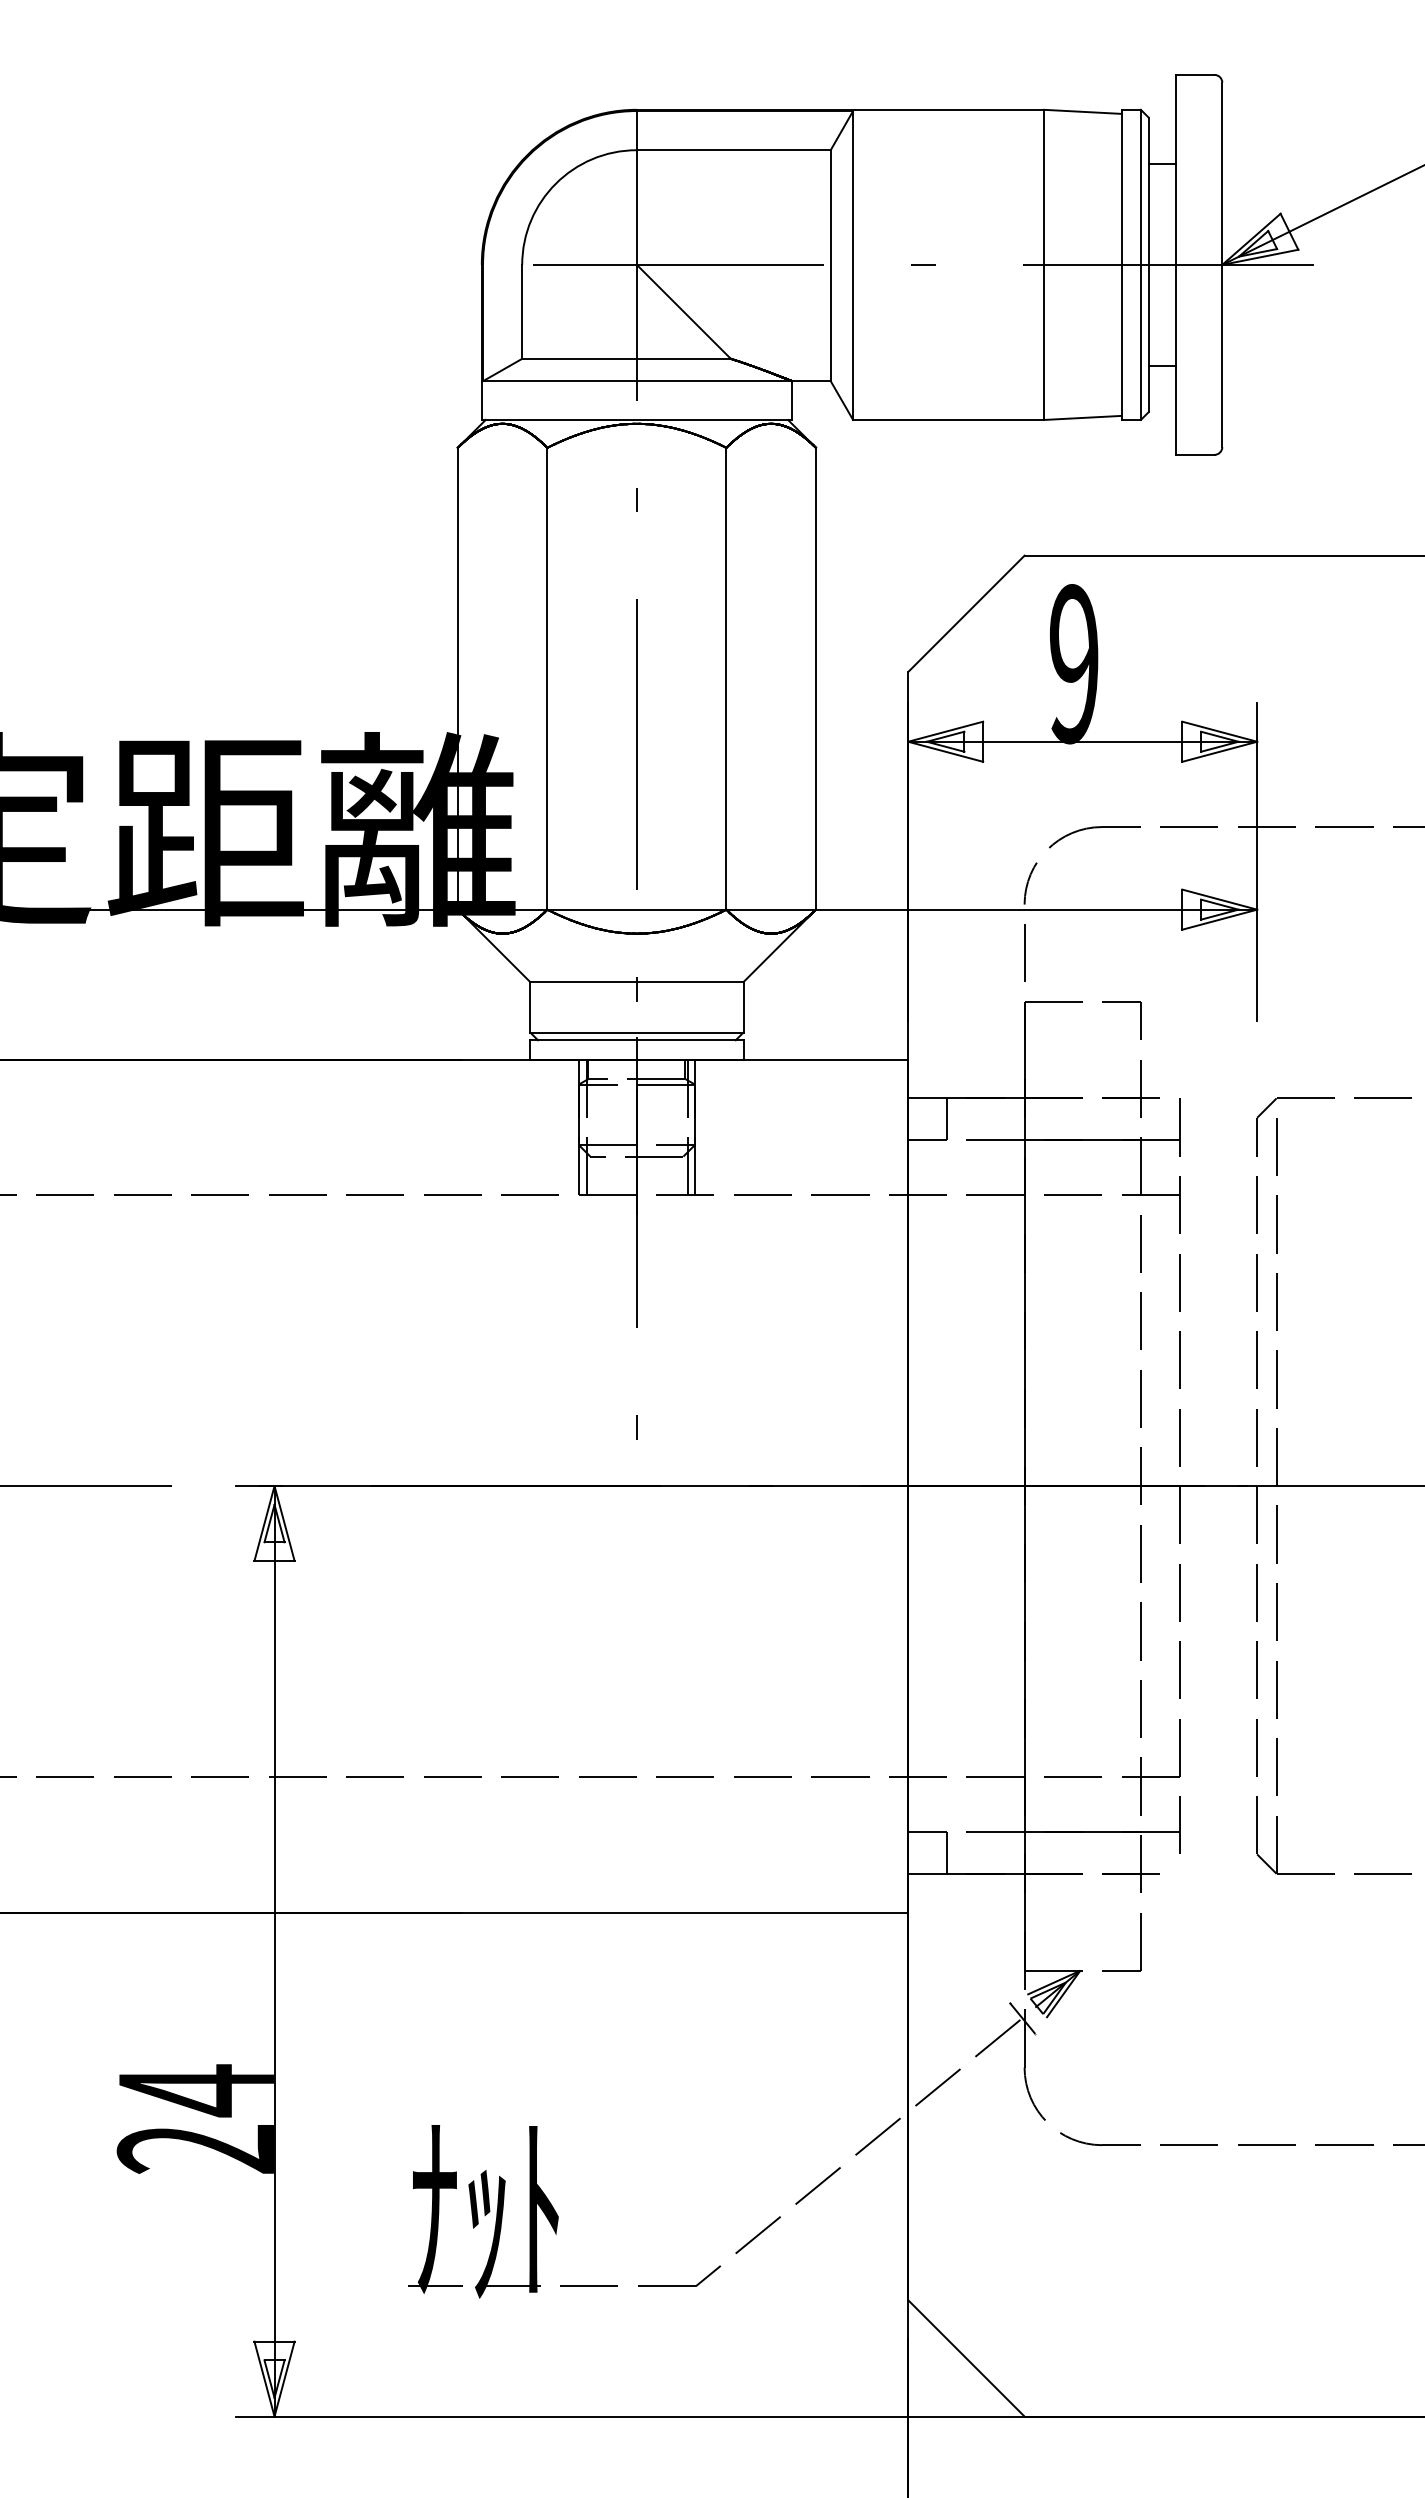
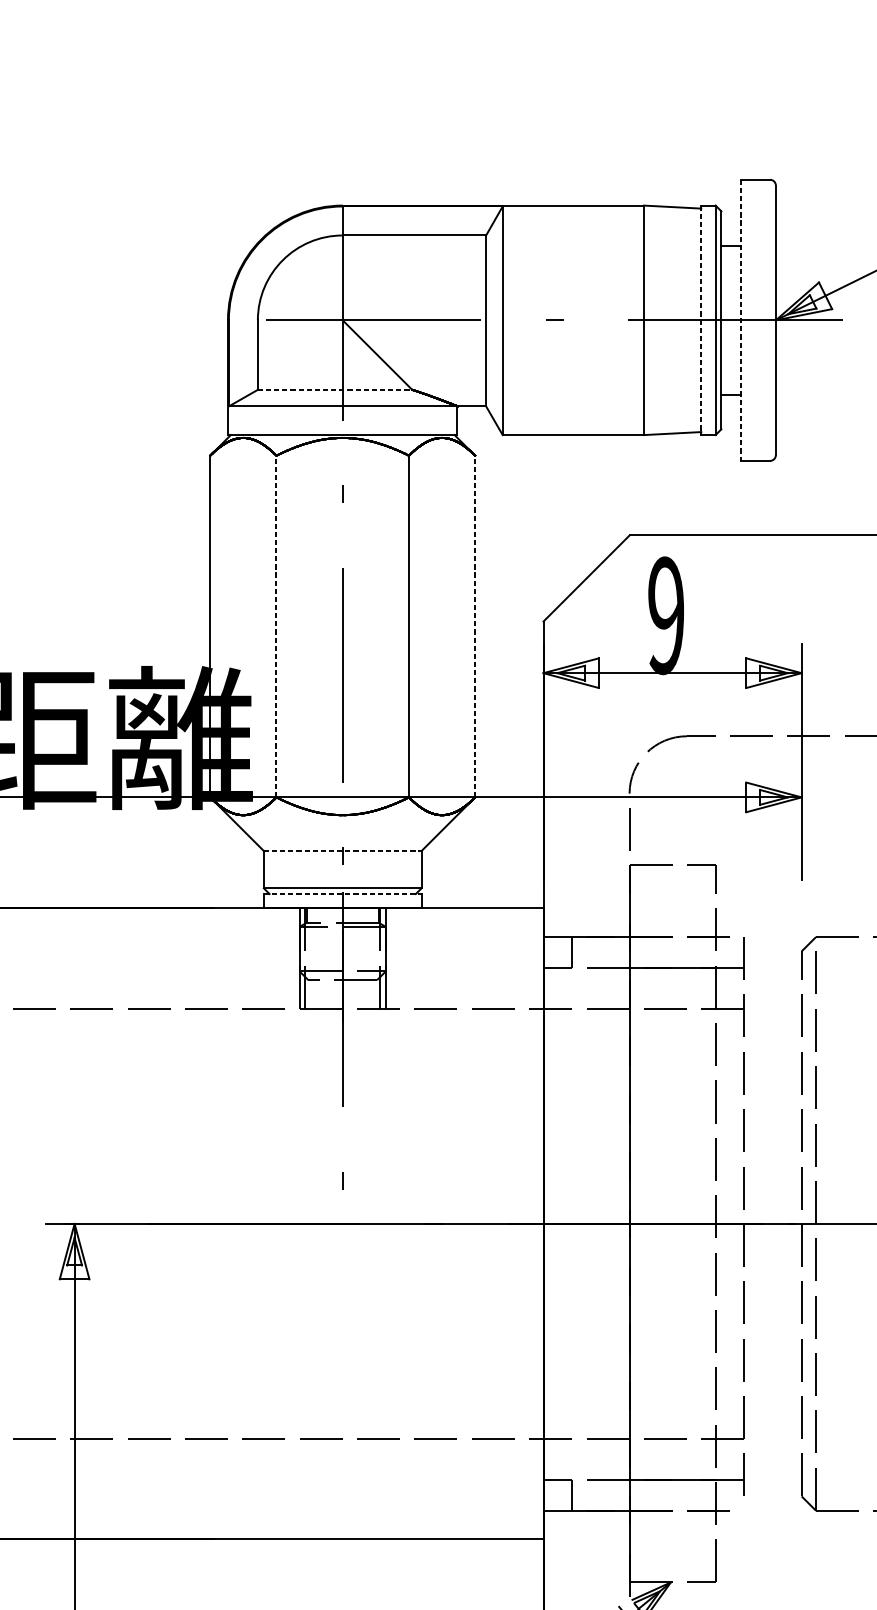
line: (1175, 264) -> (741, 320), solid -> dashed
line: (1121, 265) -> (701, 320), solid -> dashed
line: (627, 358) -> (335, 389), solid -> dashed
line: (547, 678) -> (276, 626), solid -> dashed
line: (815, 678) -> (474, 626), solid -> dashed
line: (636, 982) -> (342, 851), solid -> dashed
line: (636, 1040) -> (342, 894), solid -> dashed

